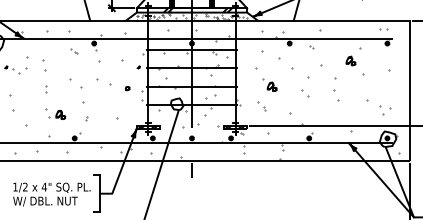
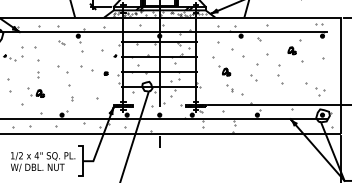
part: (44, 65) -> (36, 54), size x1.6
part: (261, 106) -> (229, 88), moved
part: (54, 113) -> (35, 92), moved

